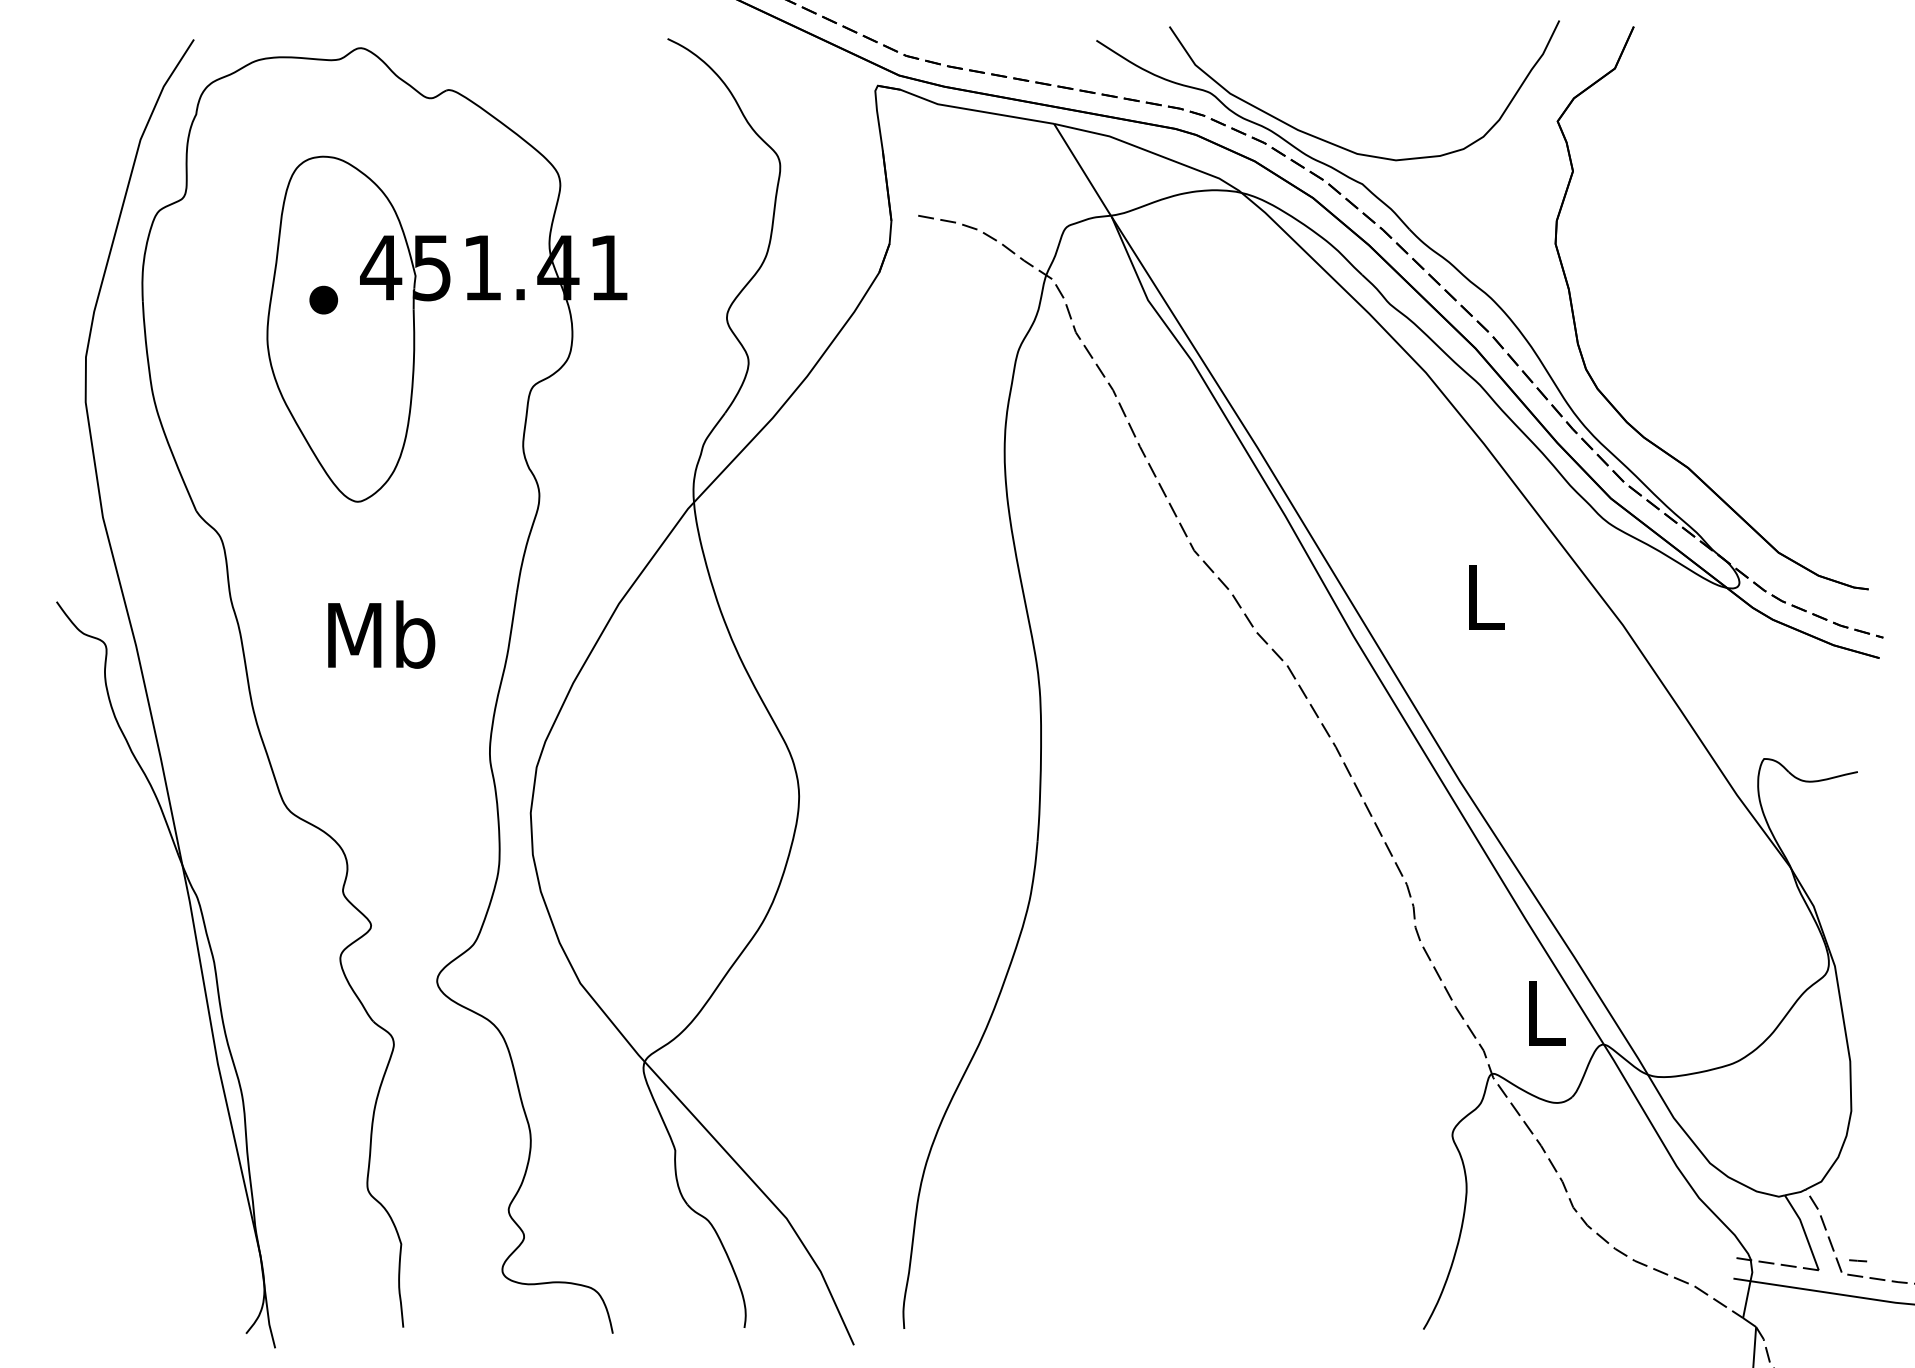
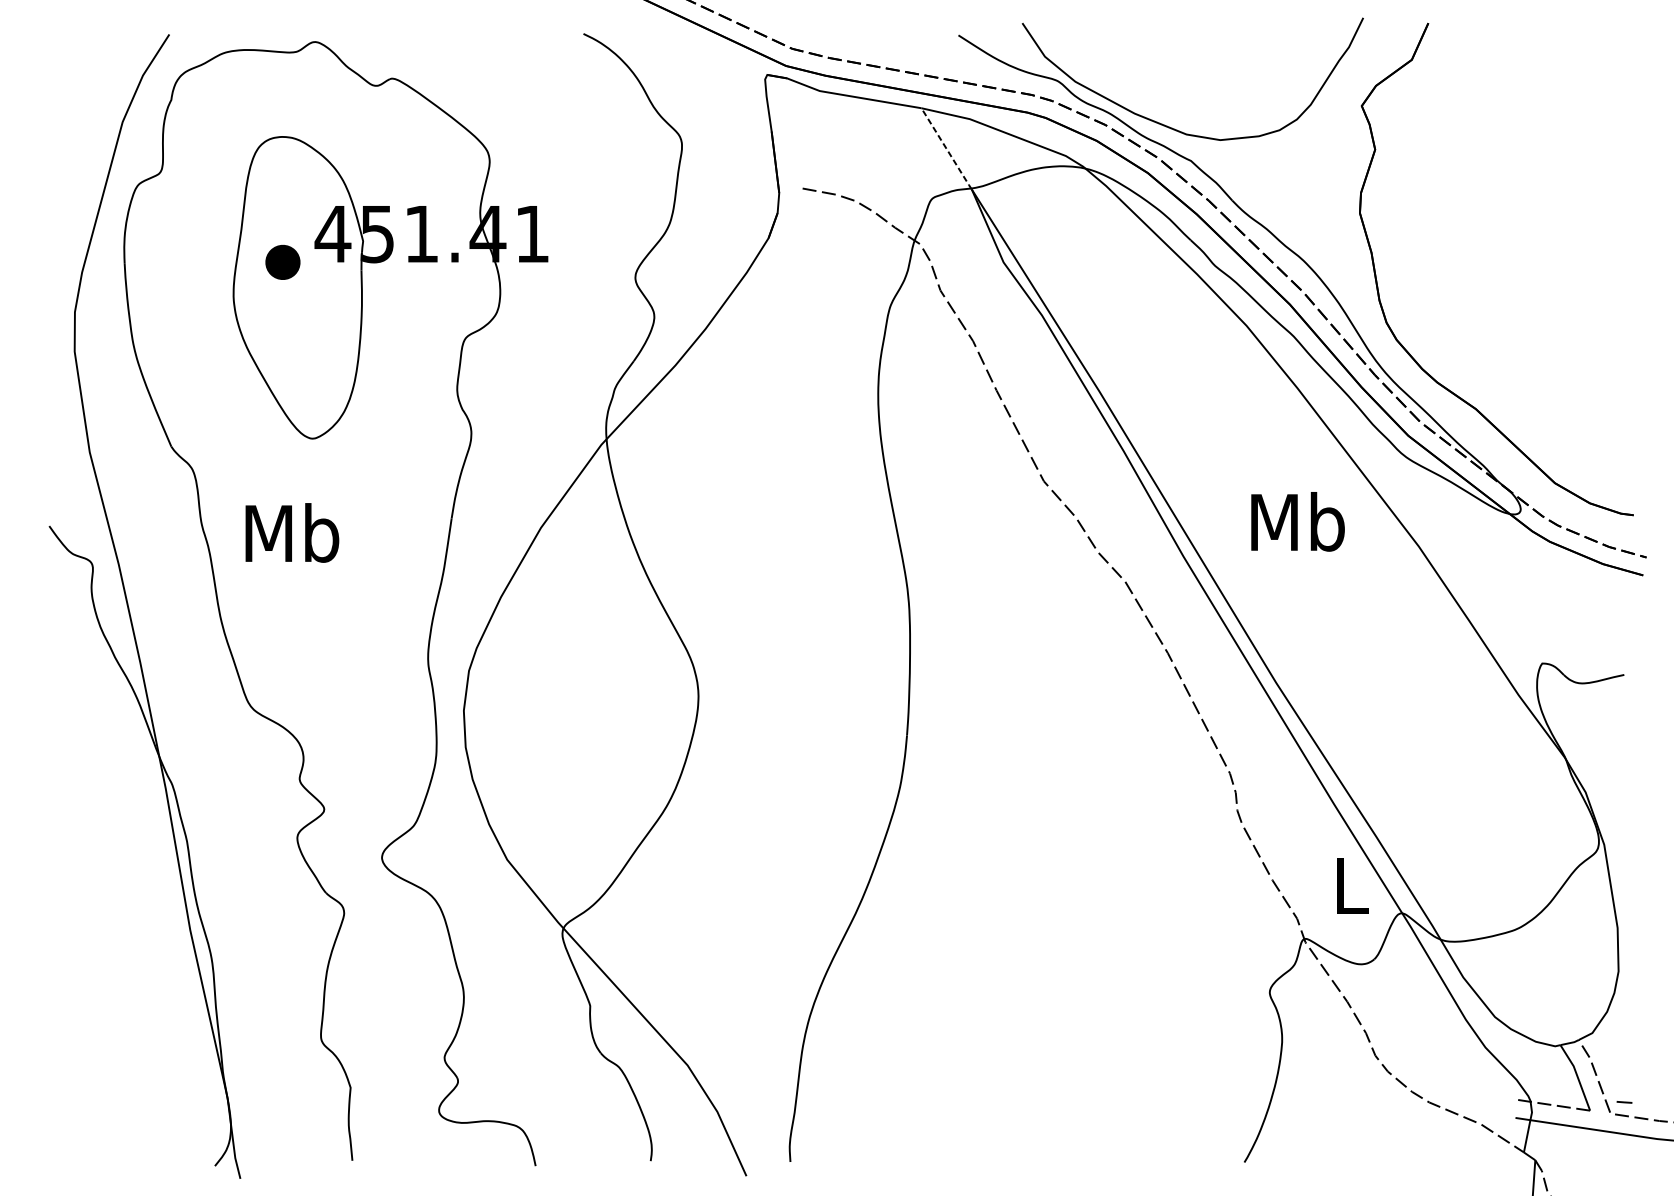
line: (1083, 171) -> (947, 149), solid -> dashed
part: (323, 299) -> (282, 261), size x1.4
text: (1484, 596) -> (1297, 521), L -> Mb
text: (381, 634) -> (292, 532), moved

